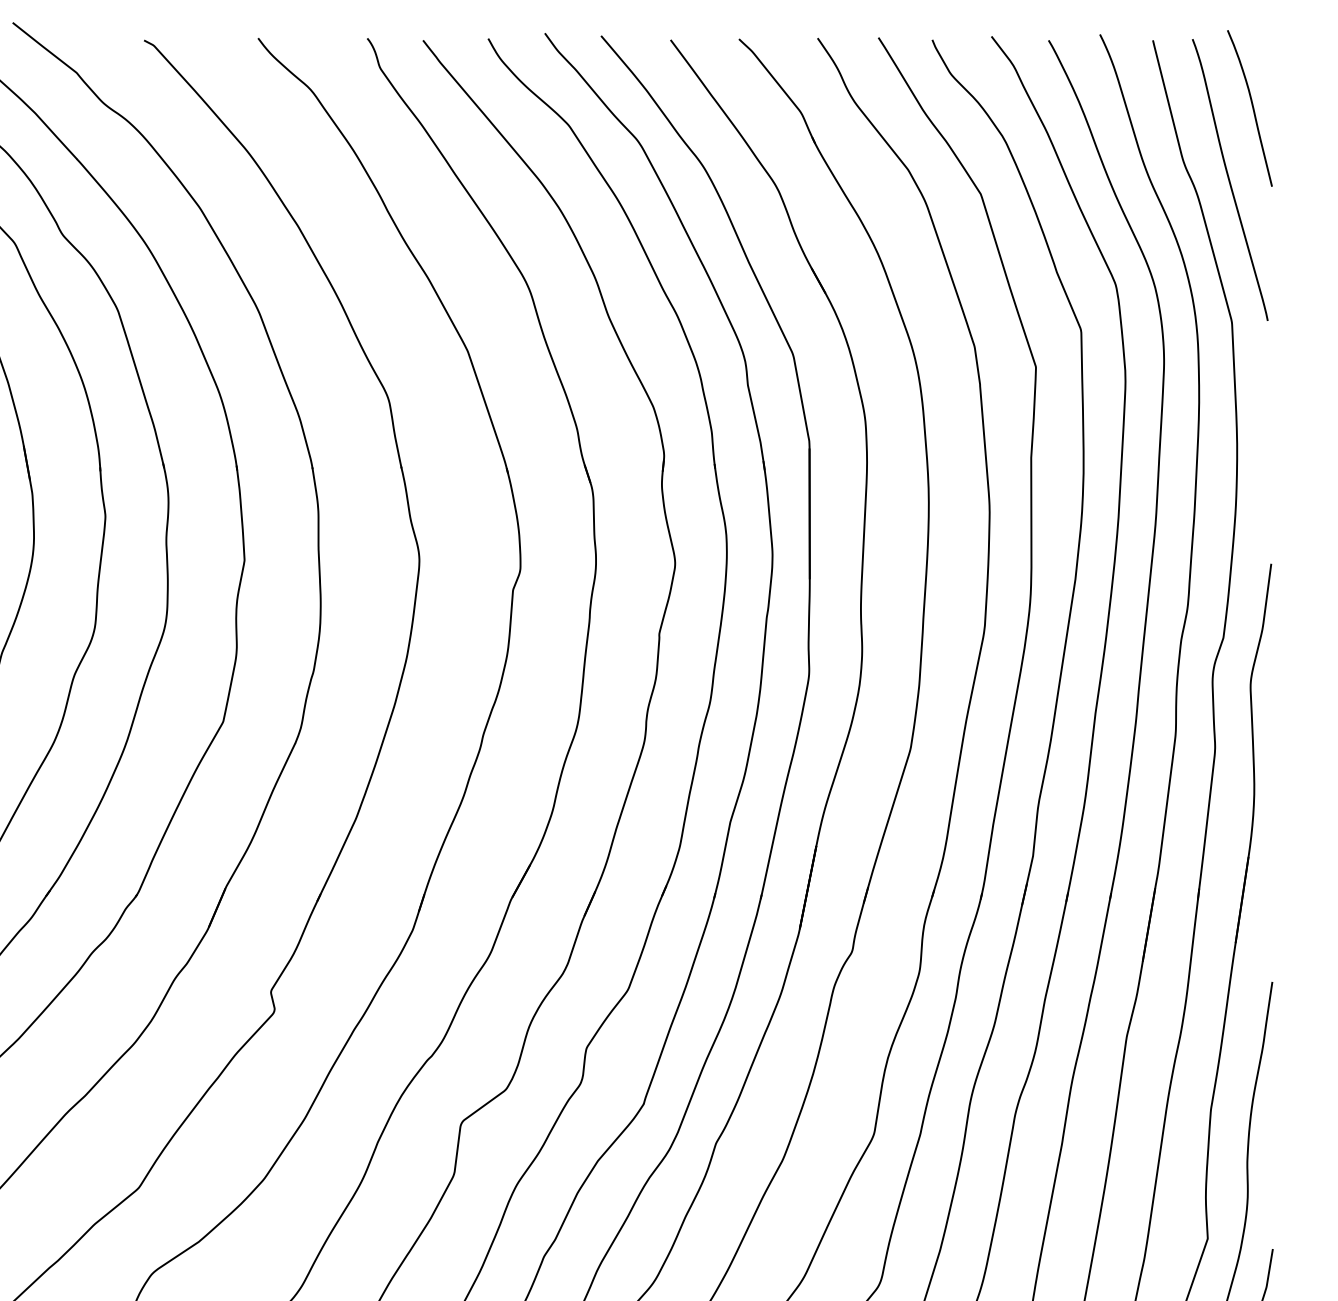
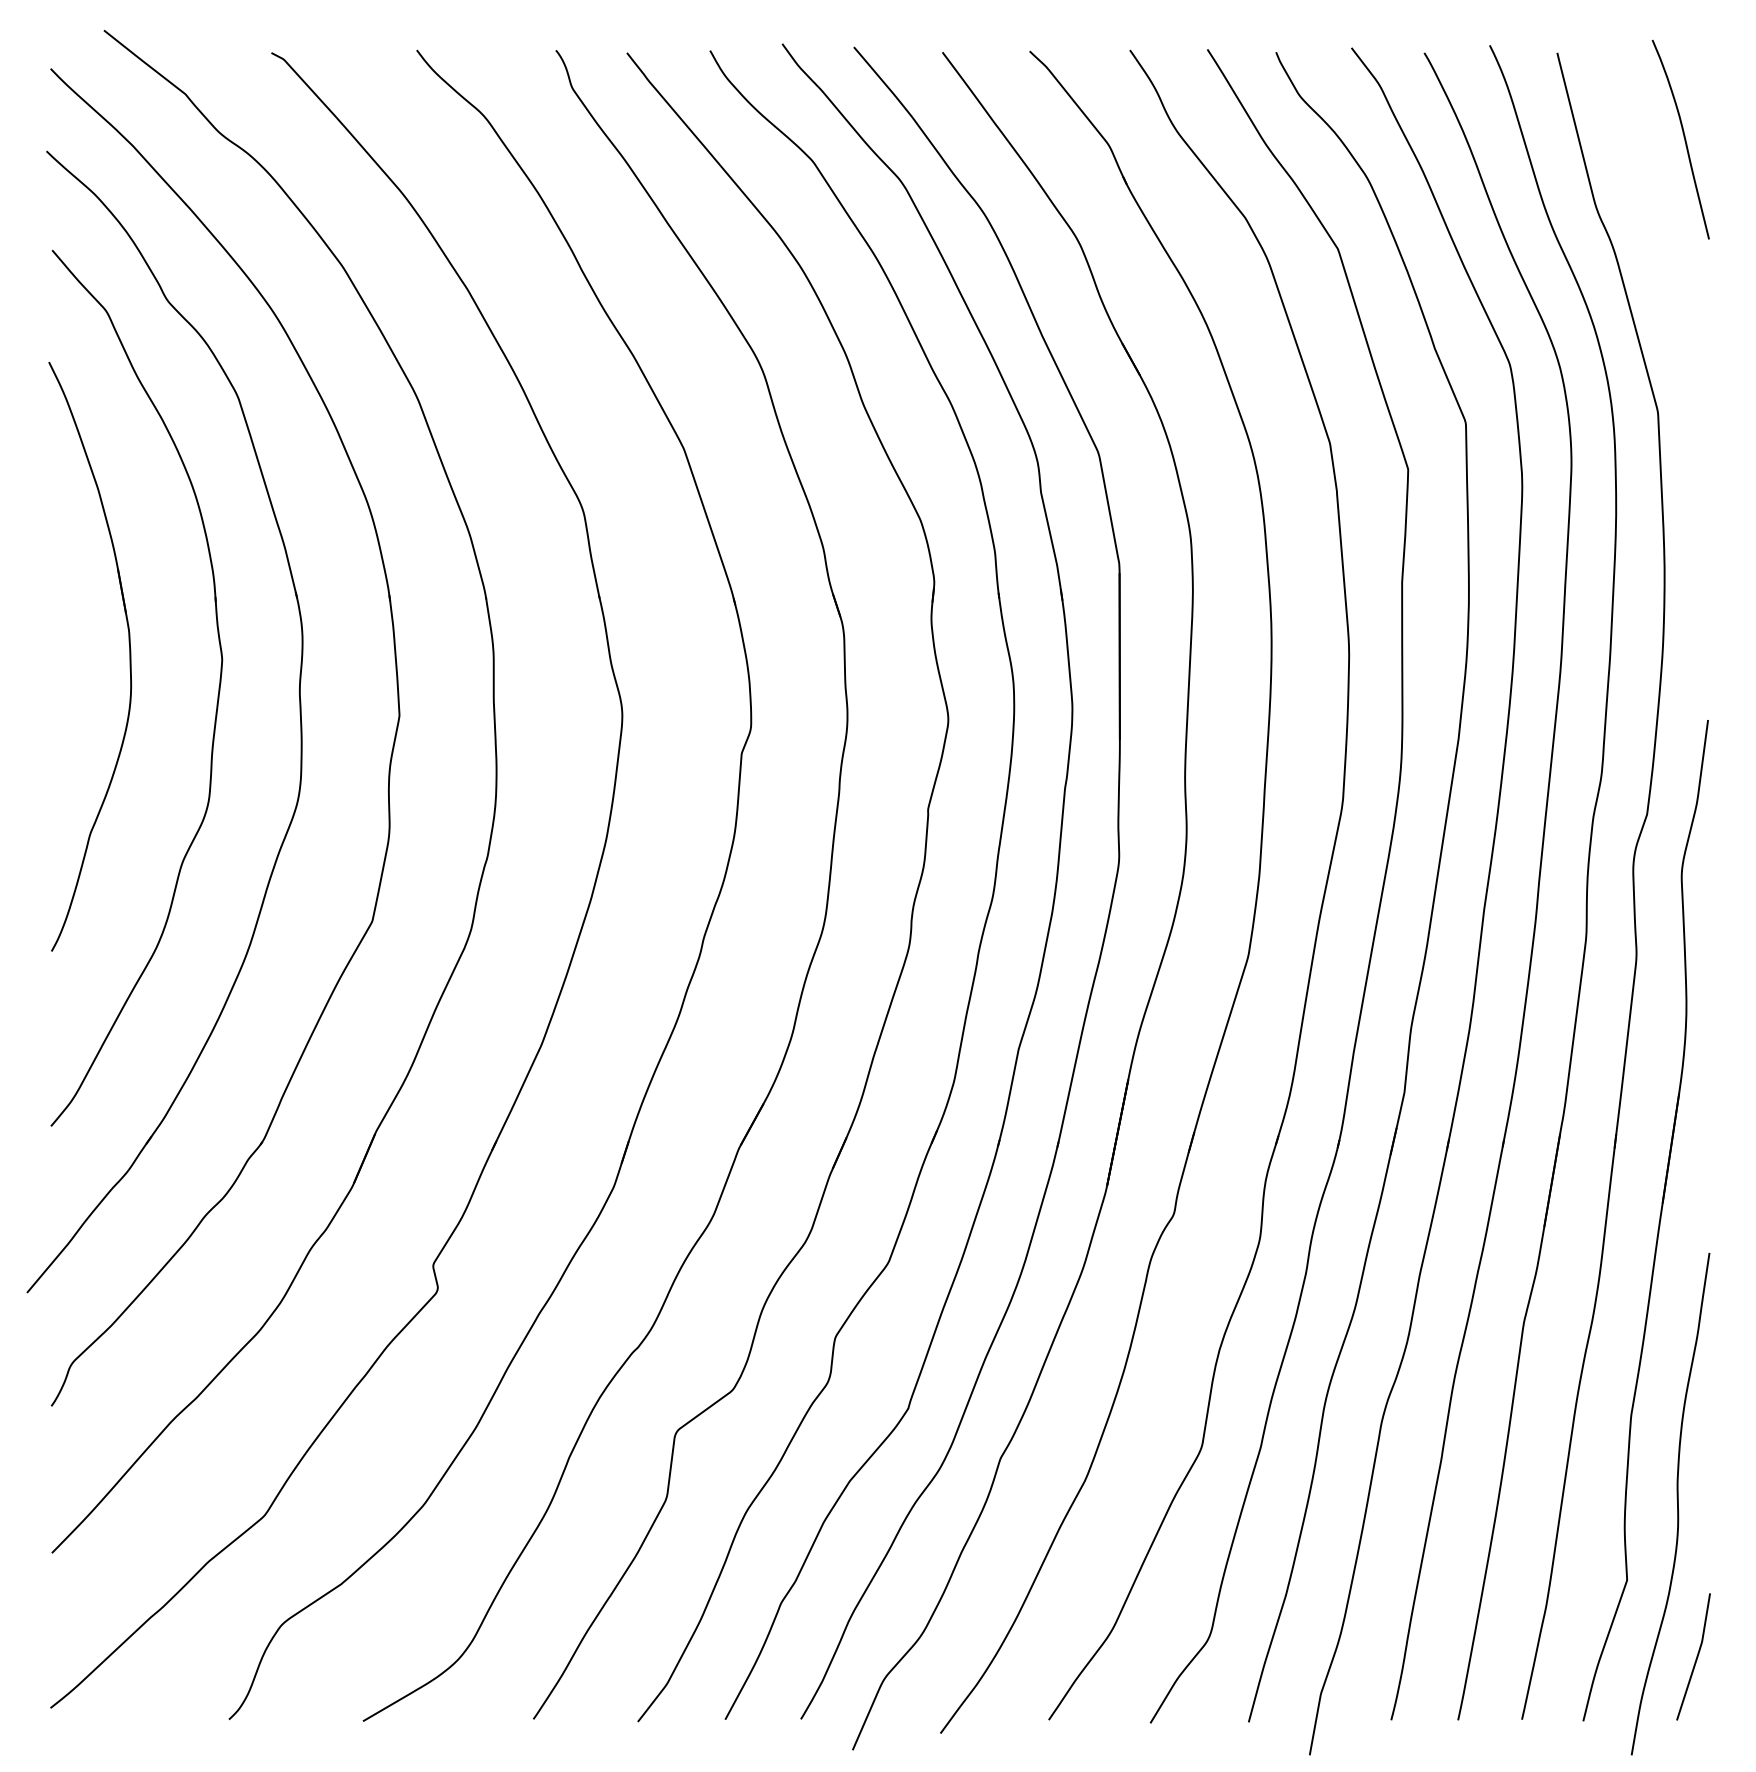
curve: (1230, 179) -> (1655, 230), removed

